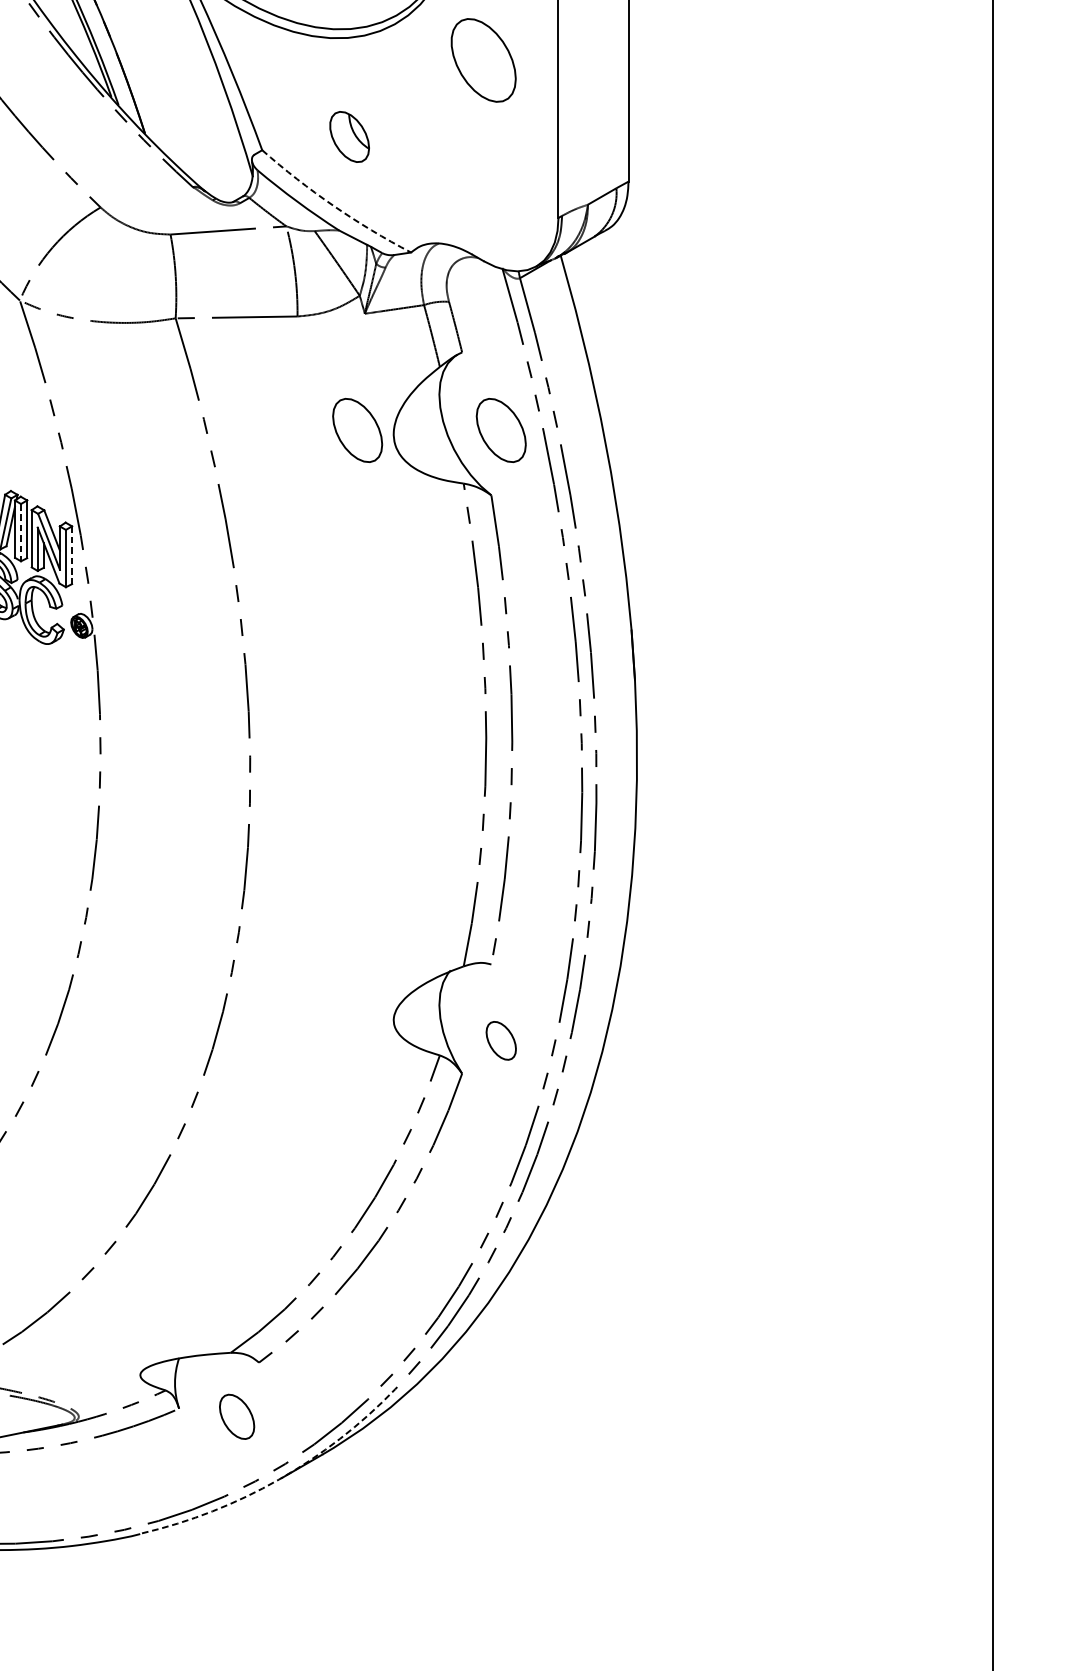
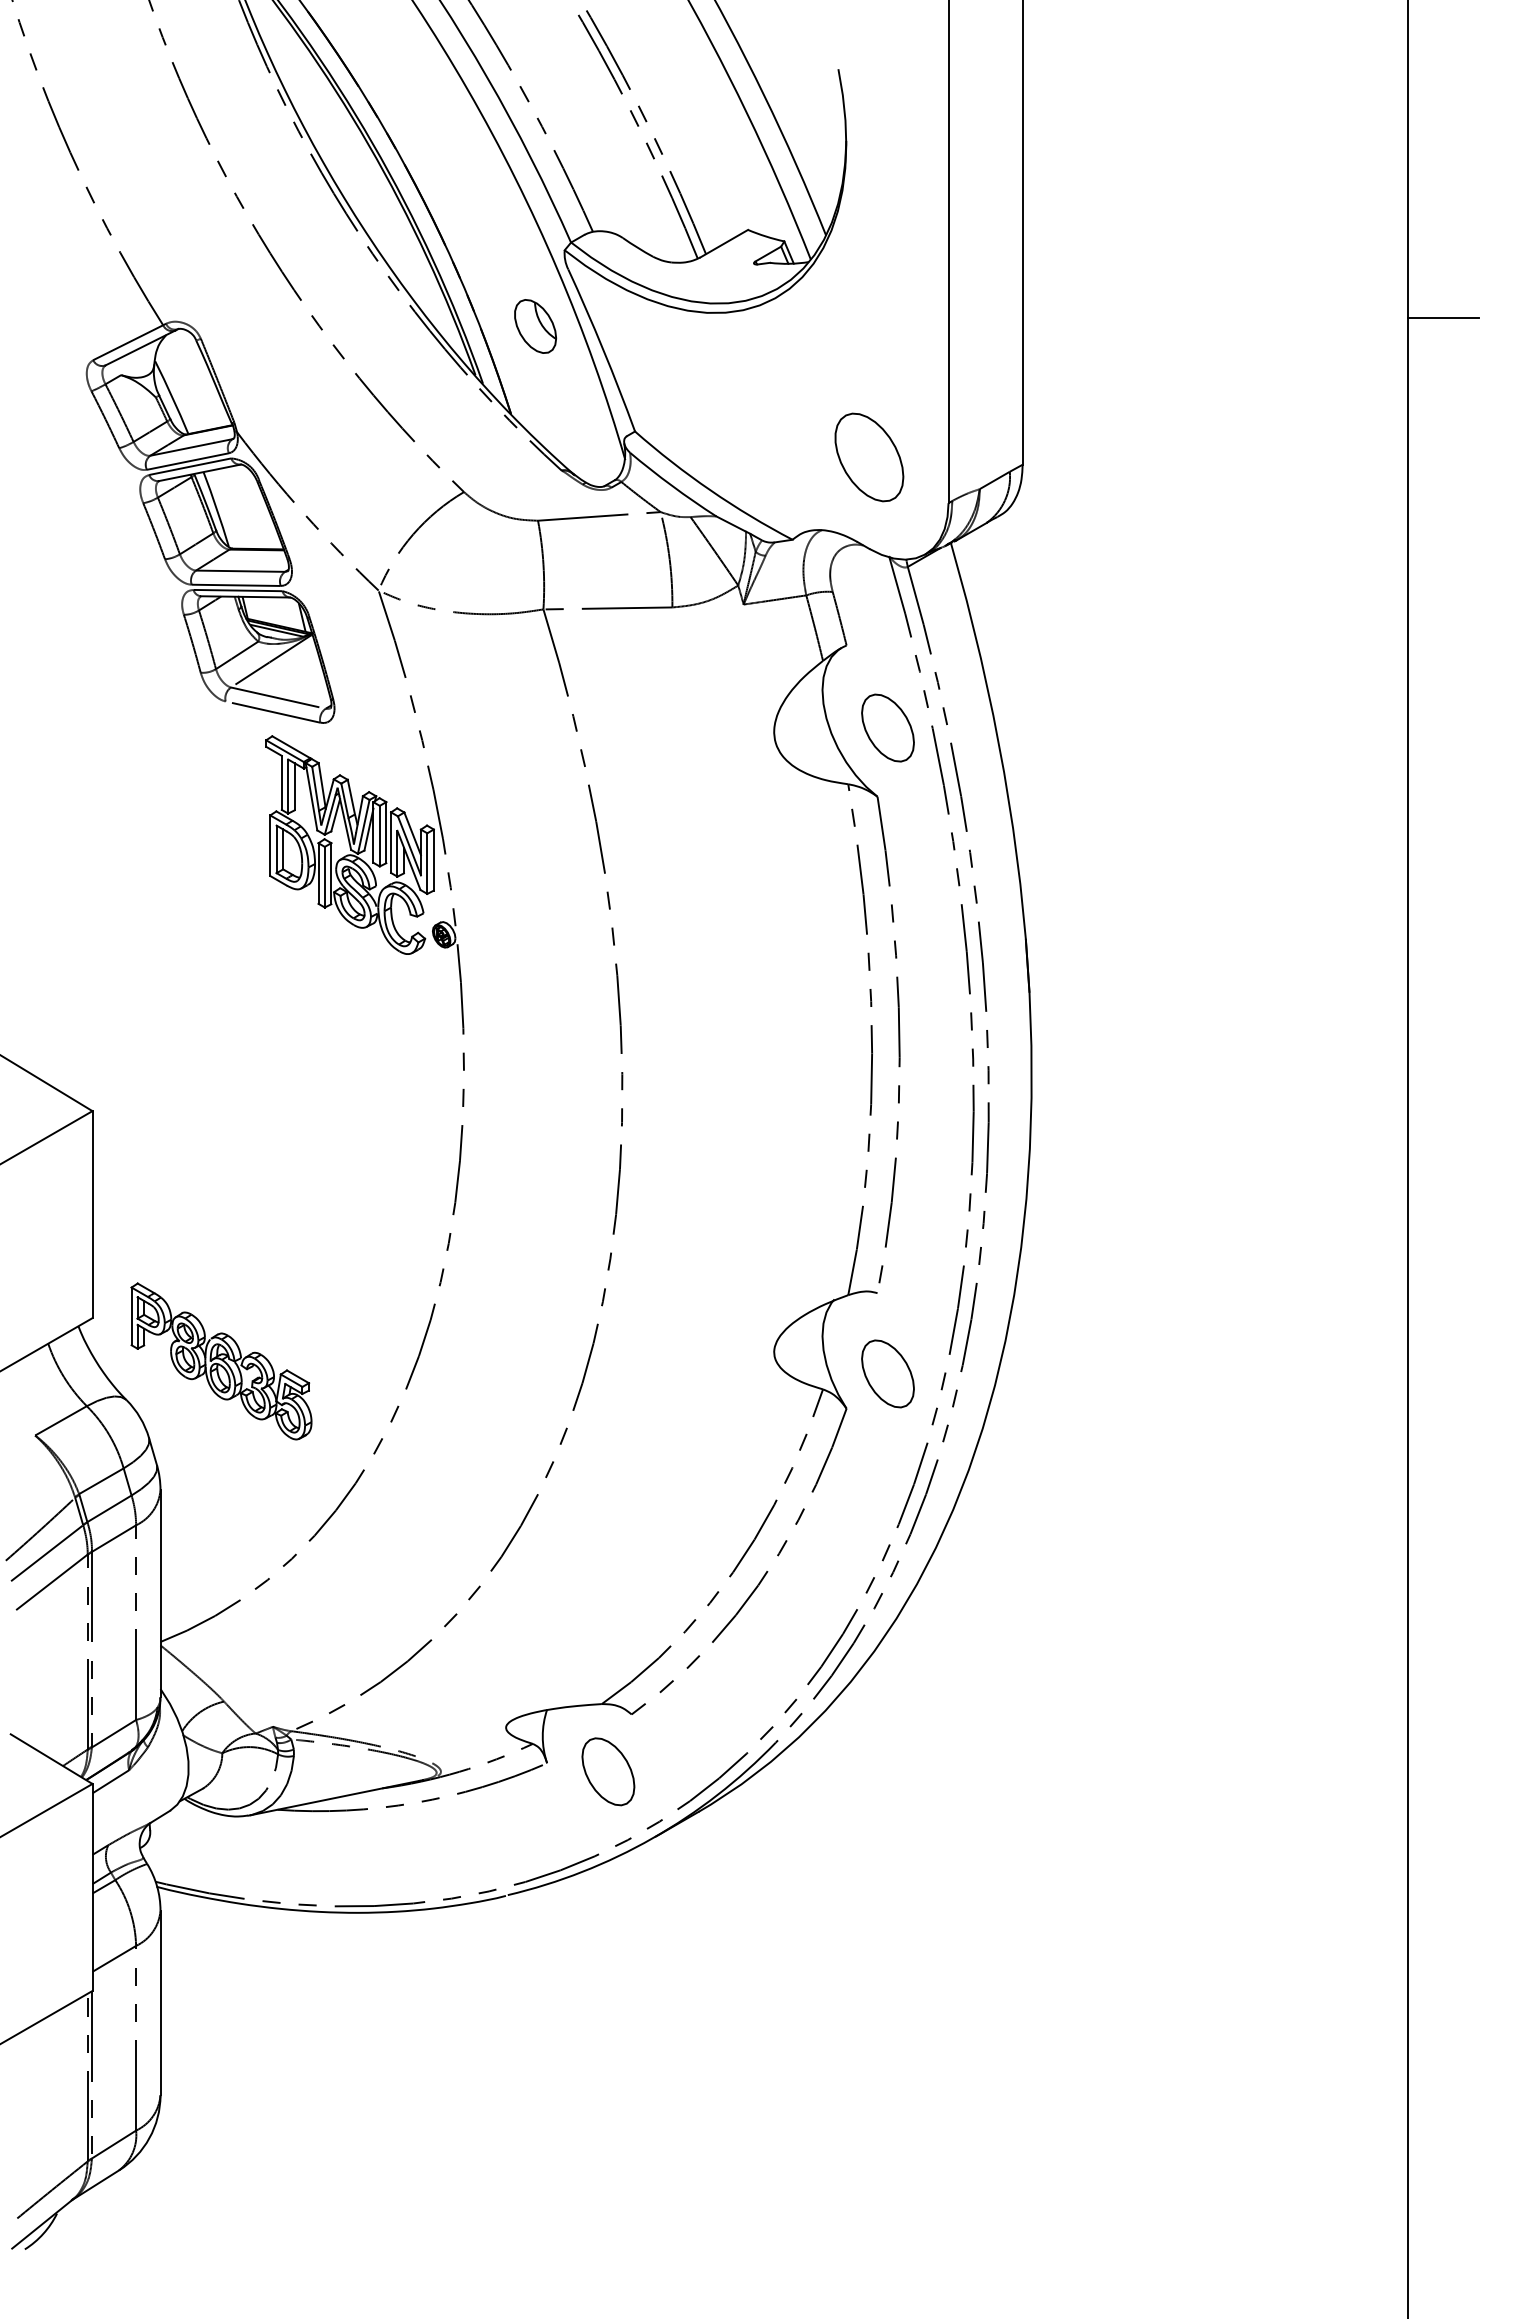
line: (1026, 42) -> (1443, 317), added
part: (483, 60) -> (869, 457), moved
part: (349, 136) -> (535, 326), moved
arc: (333, 205) -> (710, 490), dashed -> solid
part: (357, 429) -> (735, 727), removed
line: (20, 532) -> (379, 836), dashed -> solid
line: (71, 555) -> (433, 860), dashed -> solid
part: (500, 1040) -> (887, 1373), size x1.67
part: (237, 1416) -> (608, 1771), size x1.43
arc: (278, 1479) -> (652, 1838), dashed -> solid

